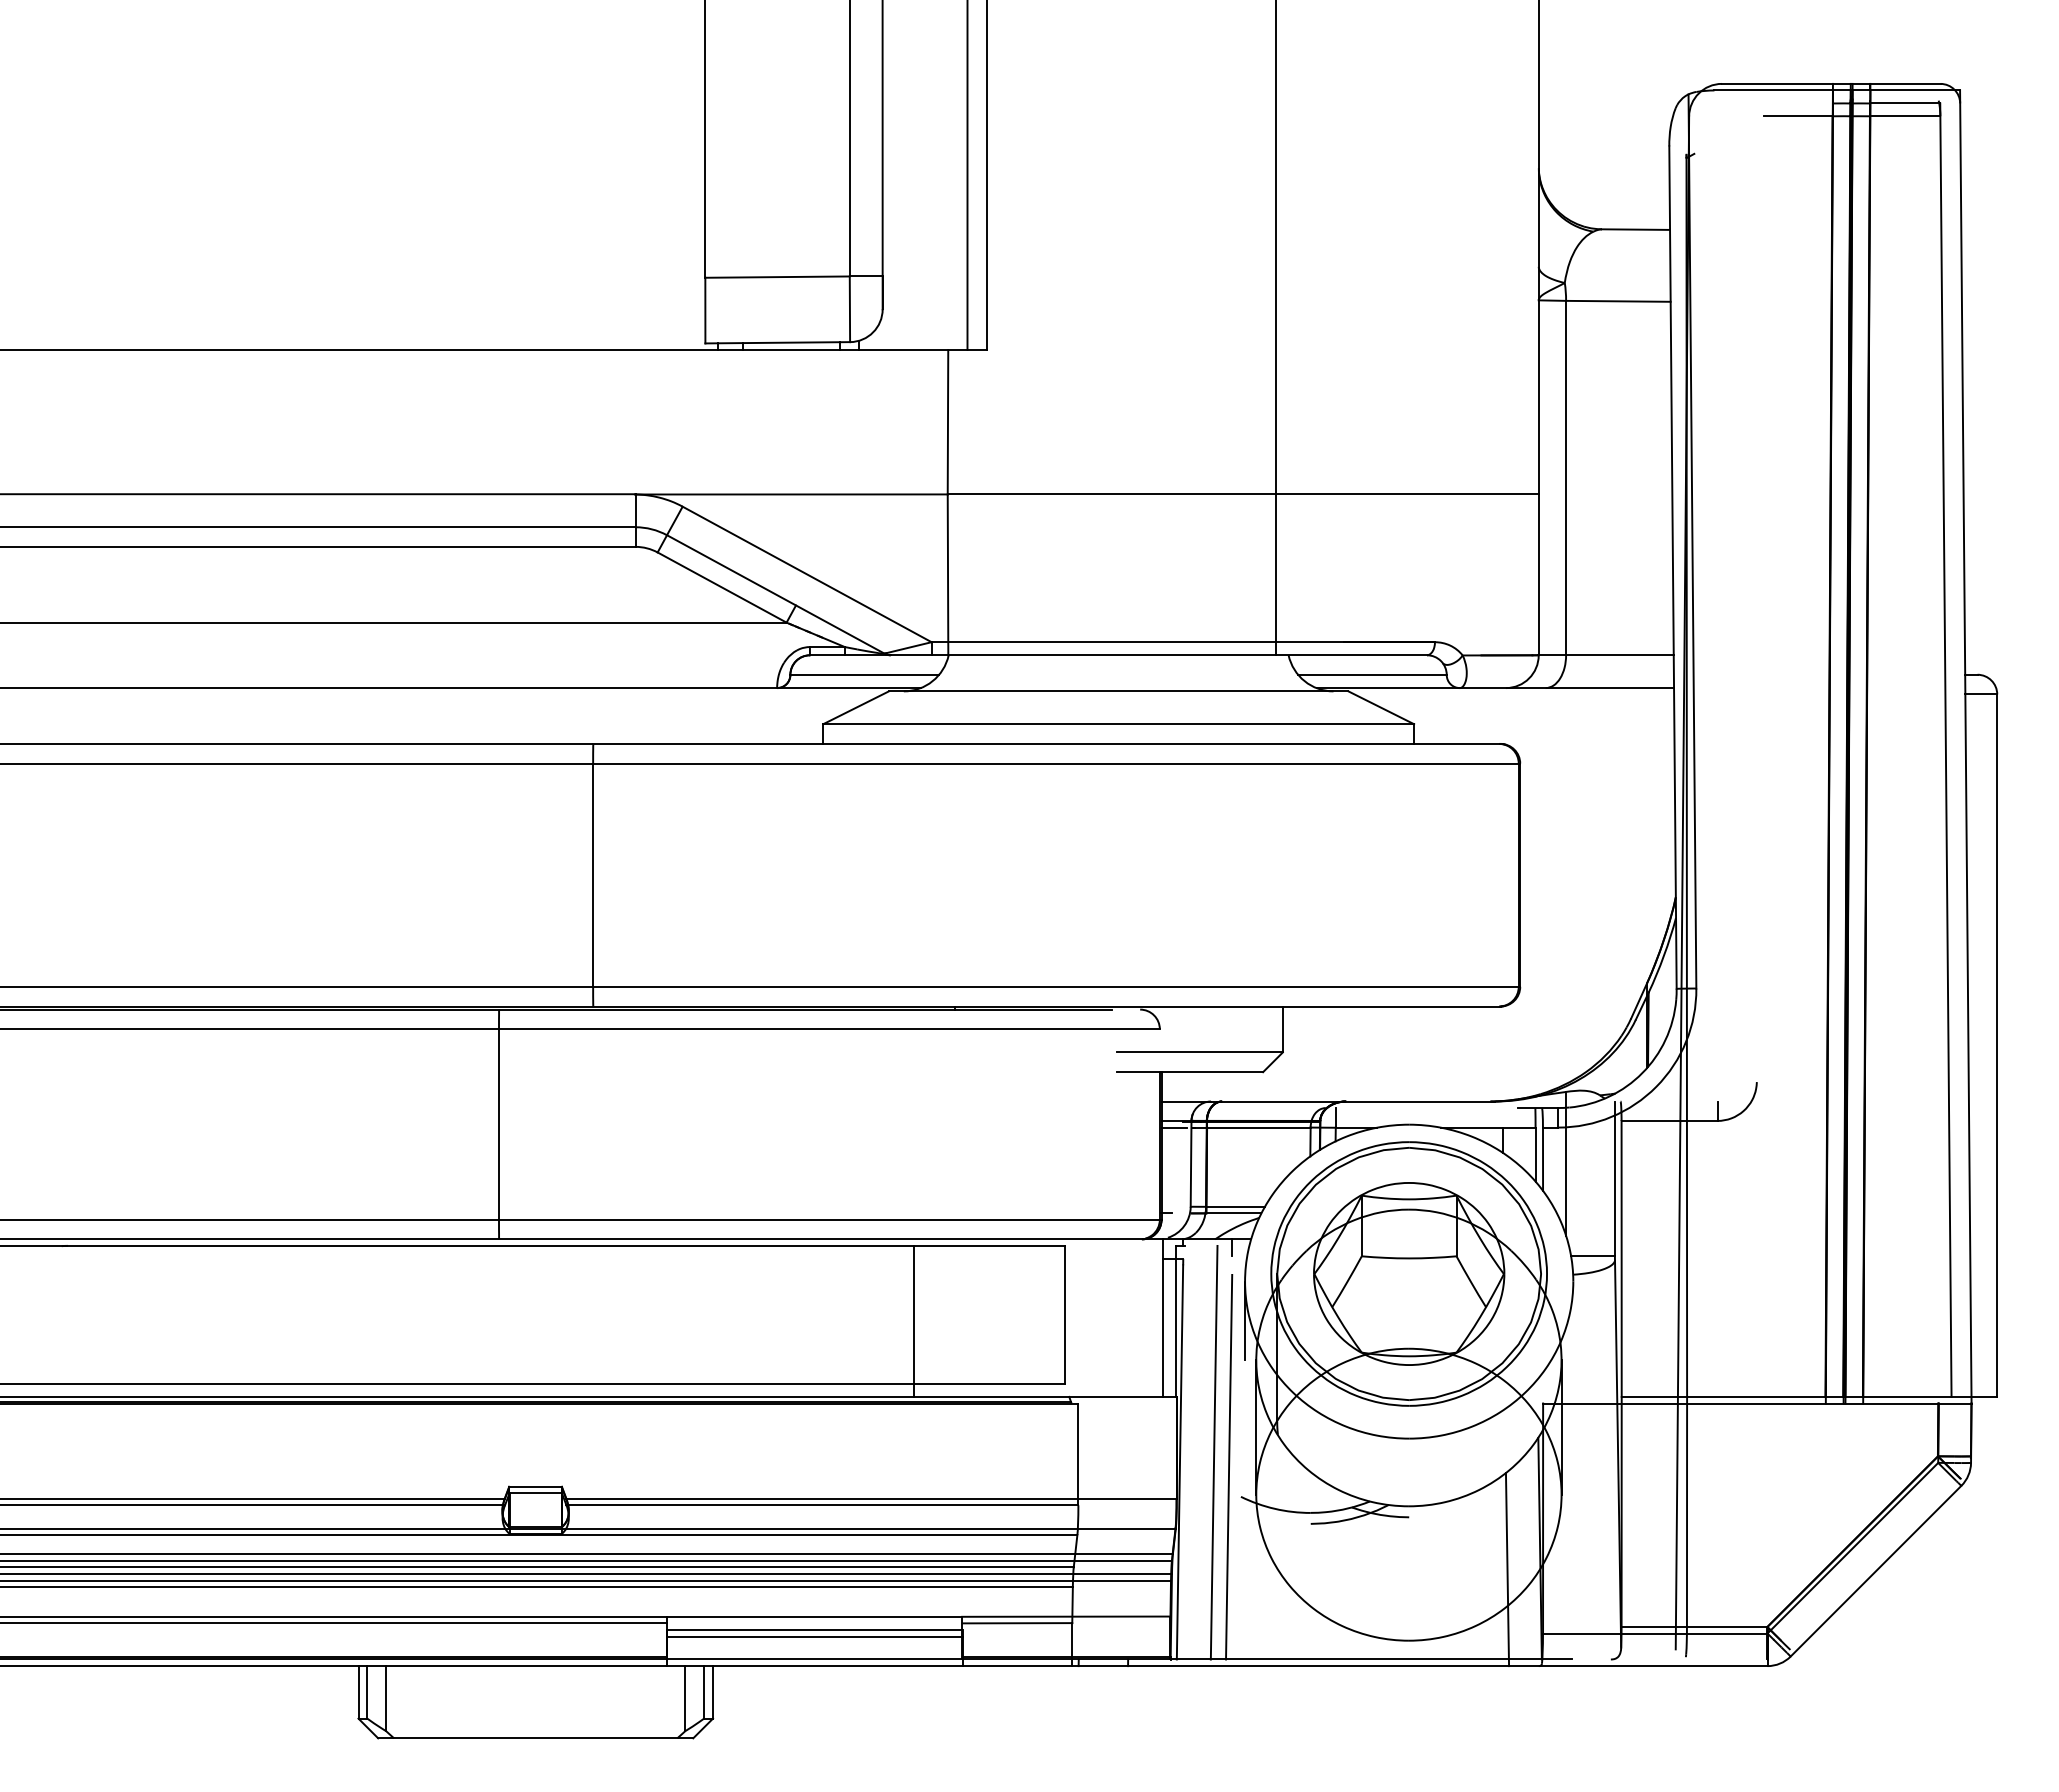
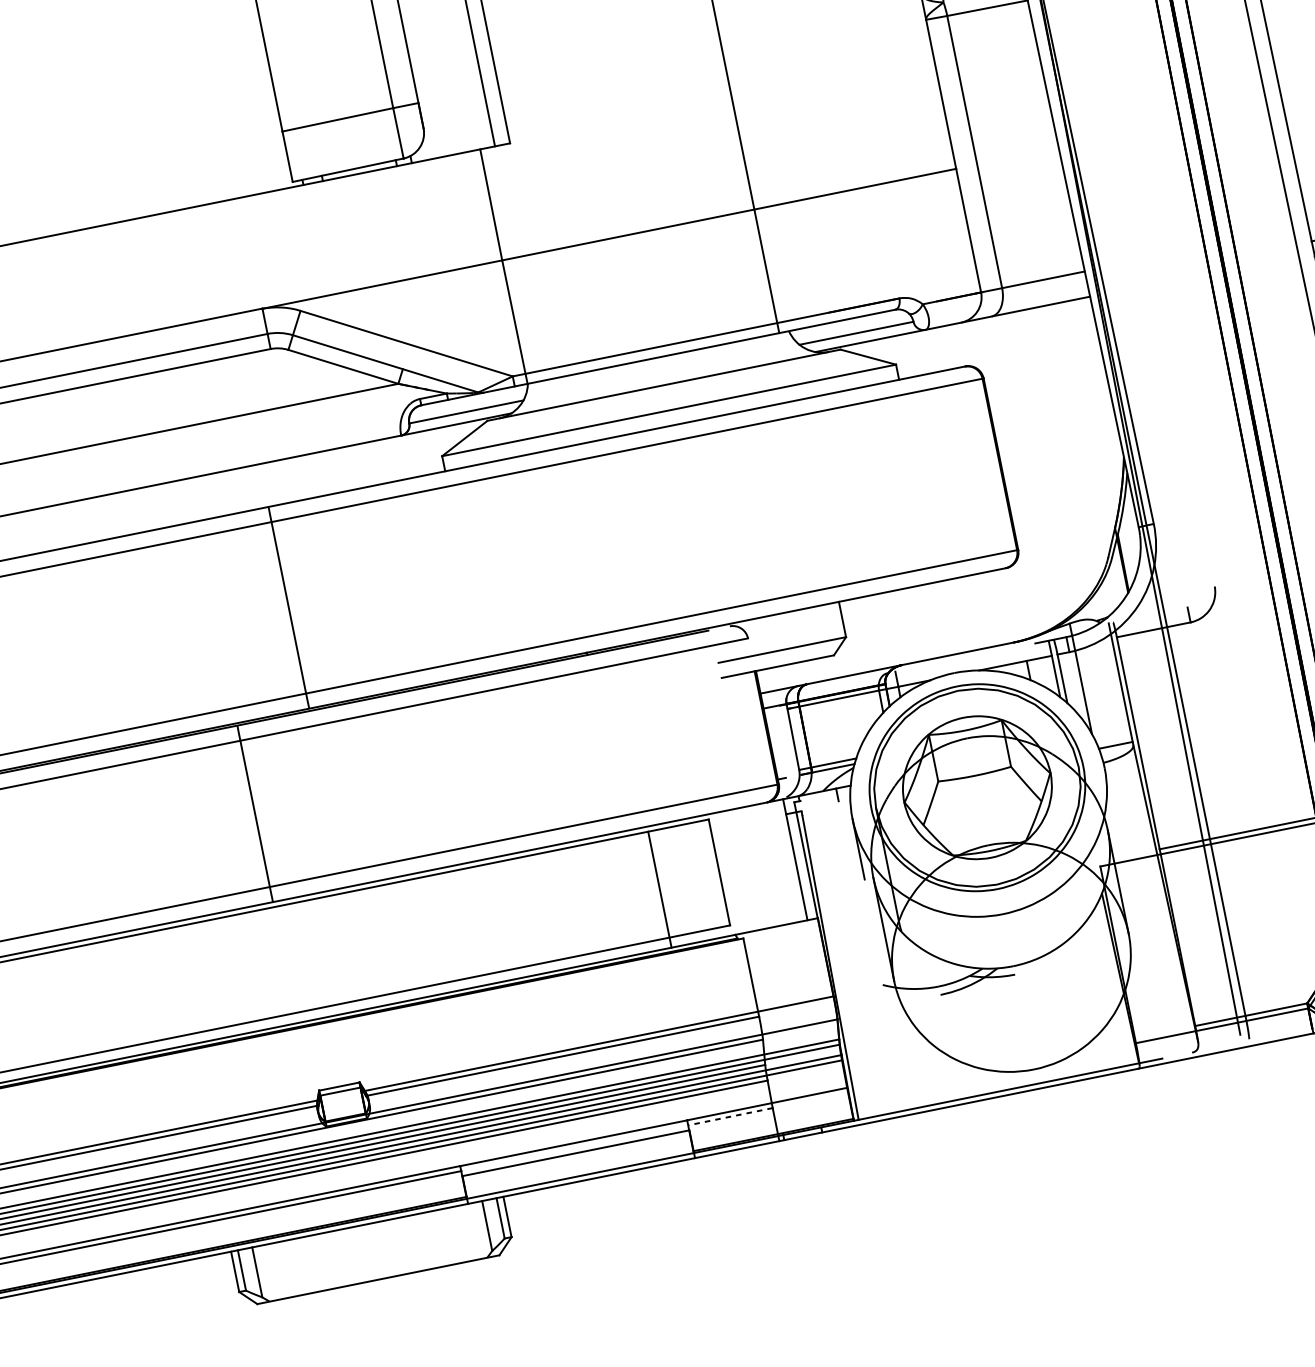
line: (1174, 1127) -> (774, 711), removed
line: (914, 1320) -> (659, 888), moved
line: (1213, 1452) -> (854, 955), removed
line: (1229, 1466) -> (869, 963), removed
line: (1507, 1569) -> (1098, 999), removed
line: (1017, 1623) -> (730, 1116), solid -> dashed
line: (814, 1636) -> (576, 1158), removed

